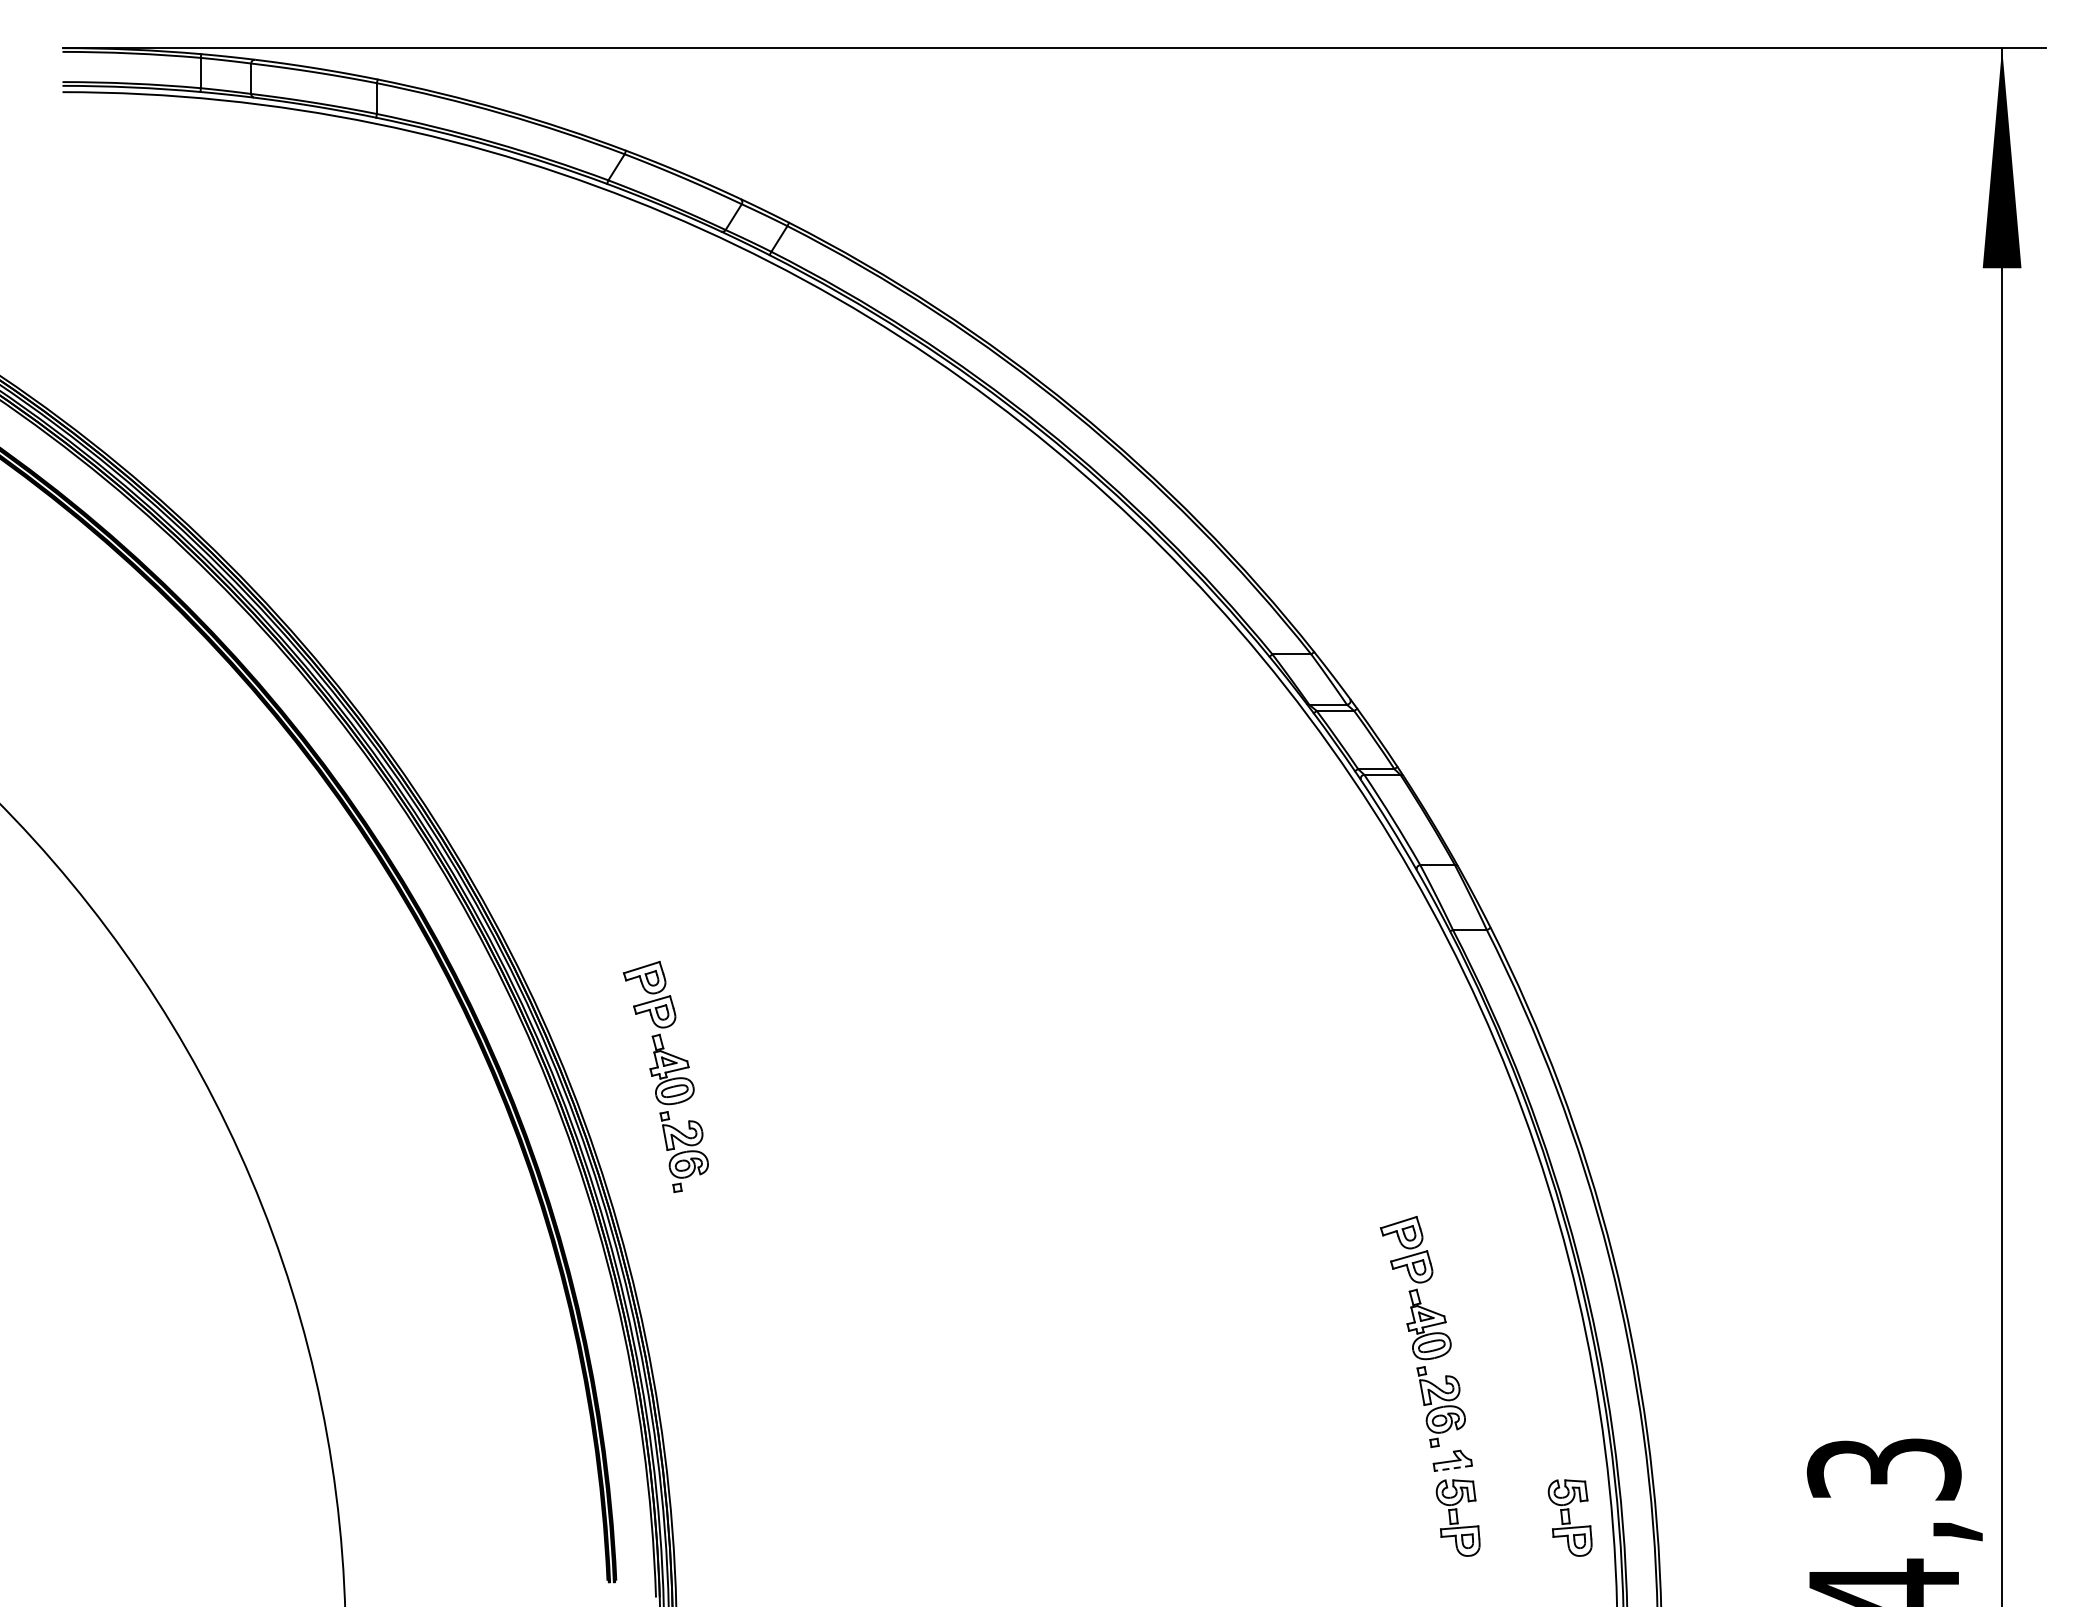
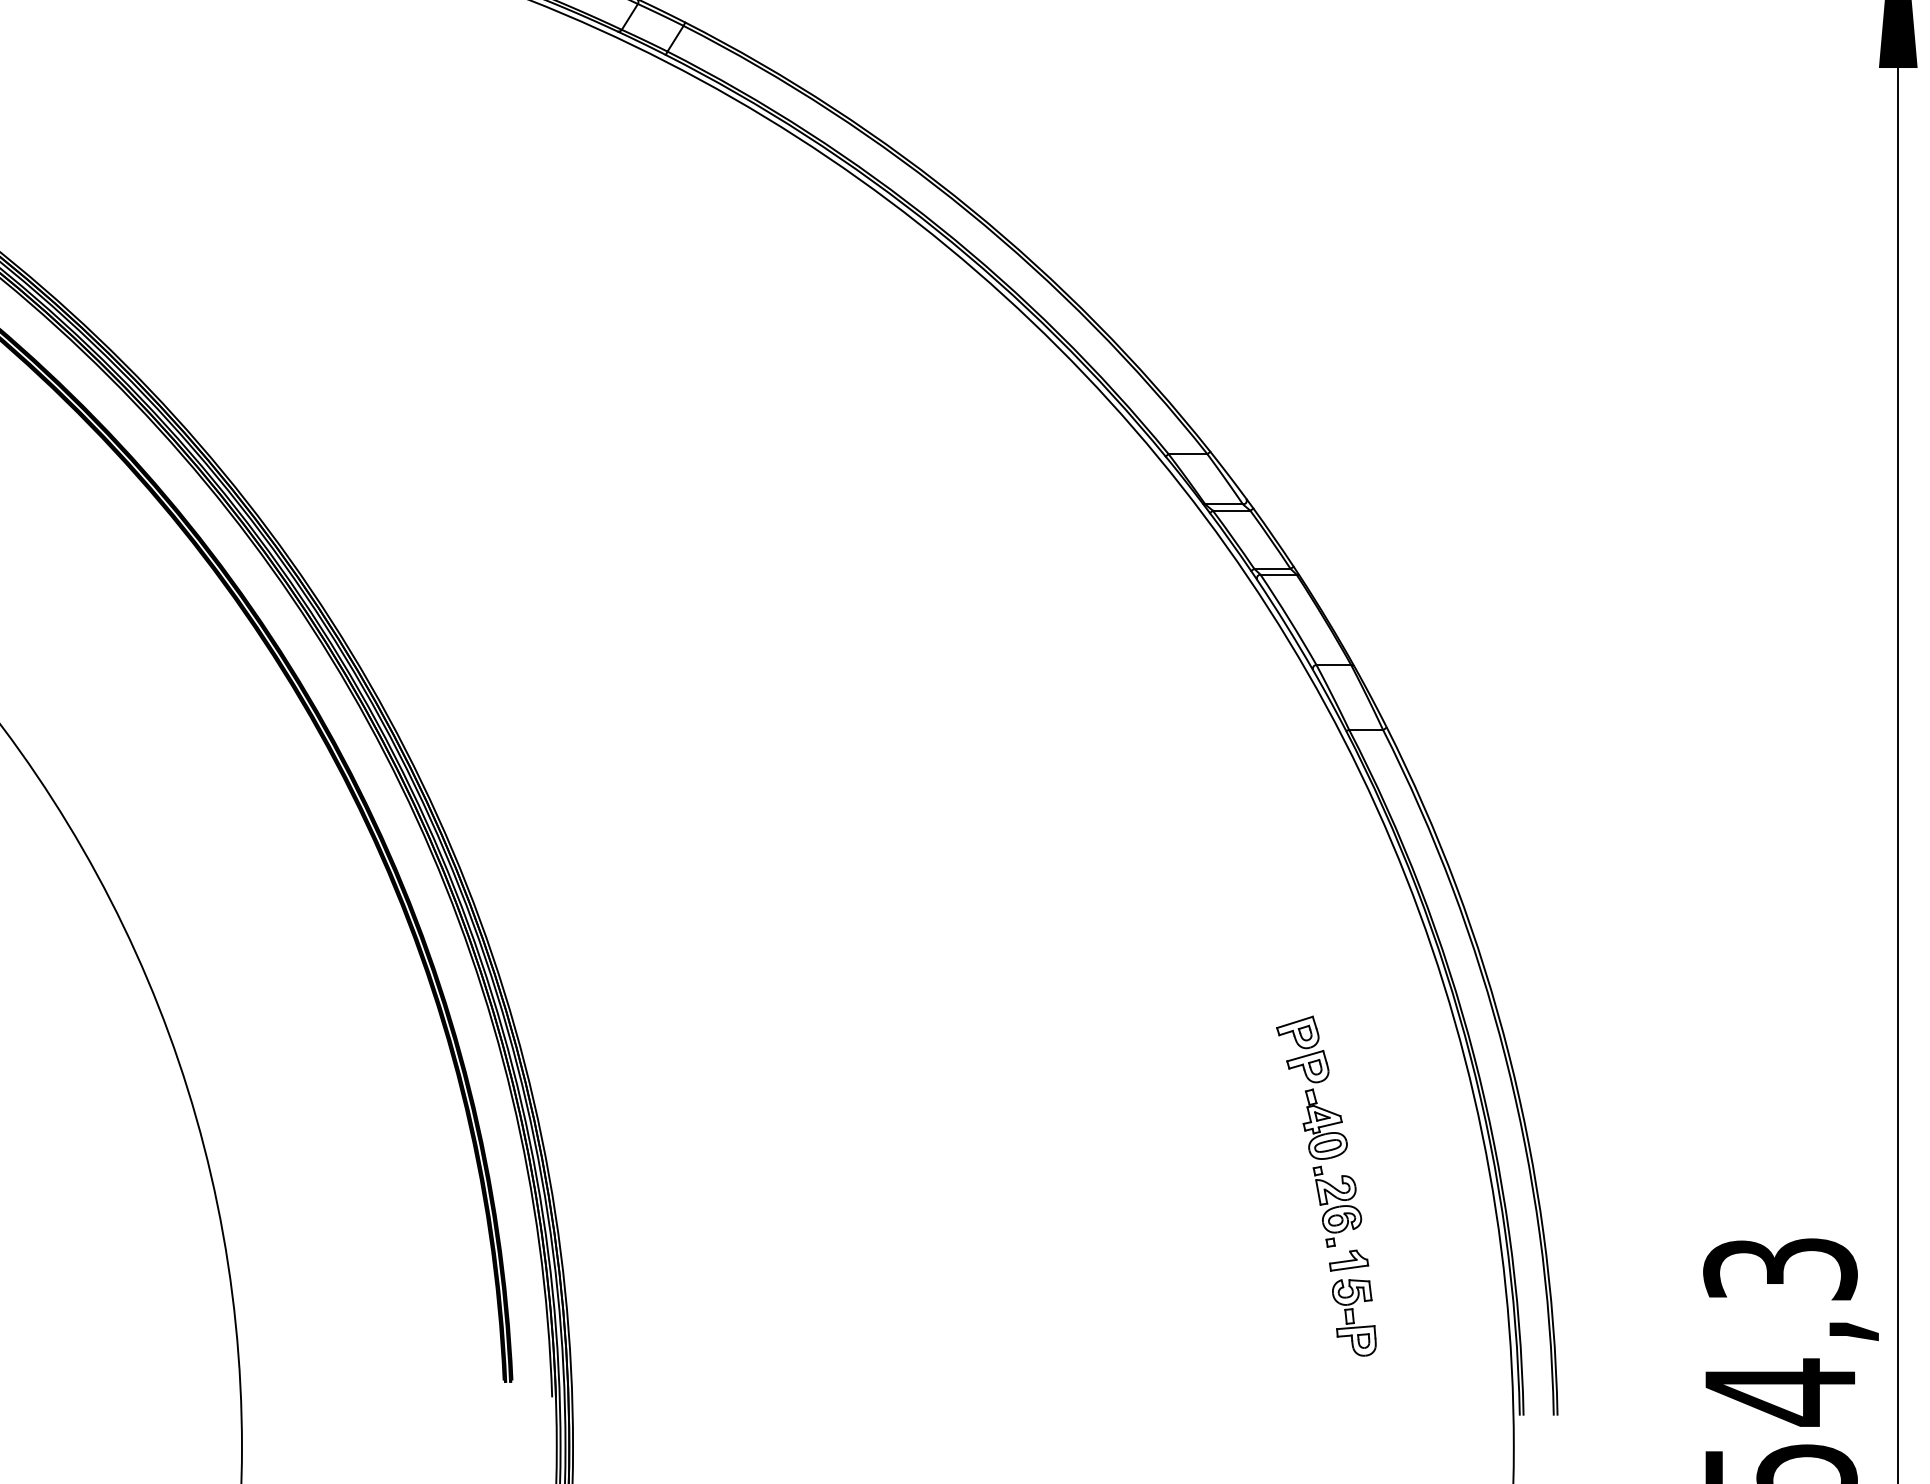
part: (665, 1076) -> (561, 876), removed
line: (1453, 1468) -> (1349, 1268), dashed -> solid
part: (1569, 1517) -> (1465, 1317), removed

